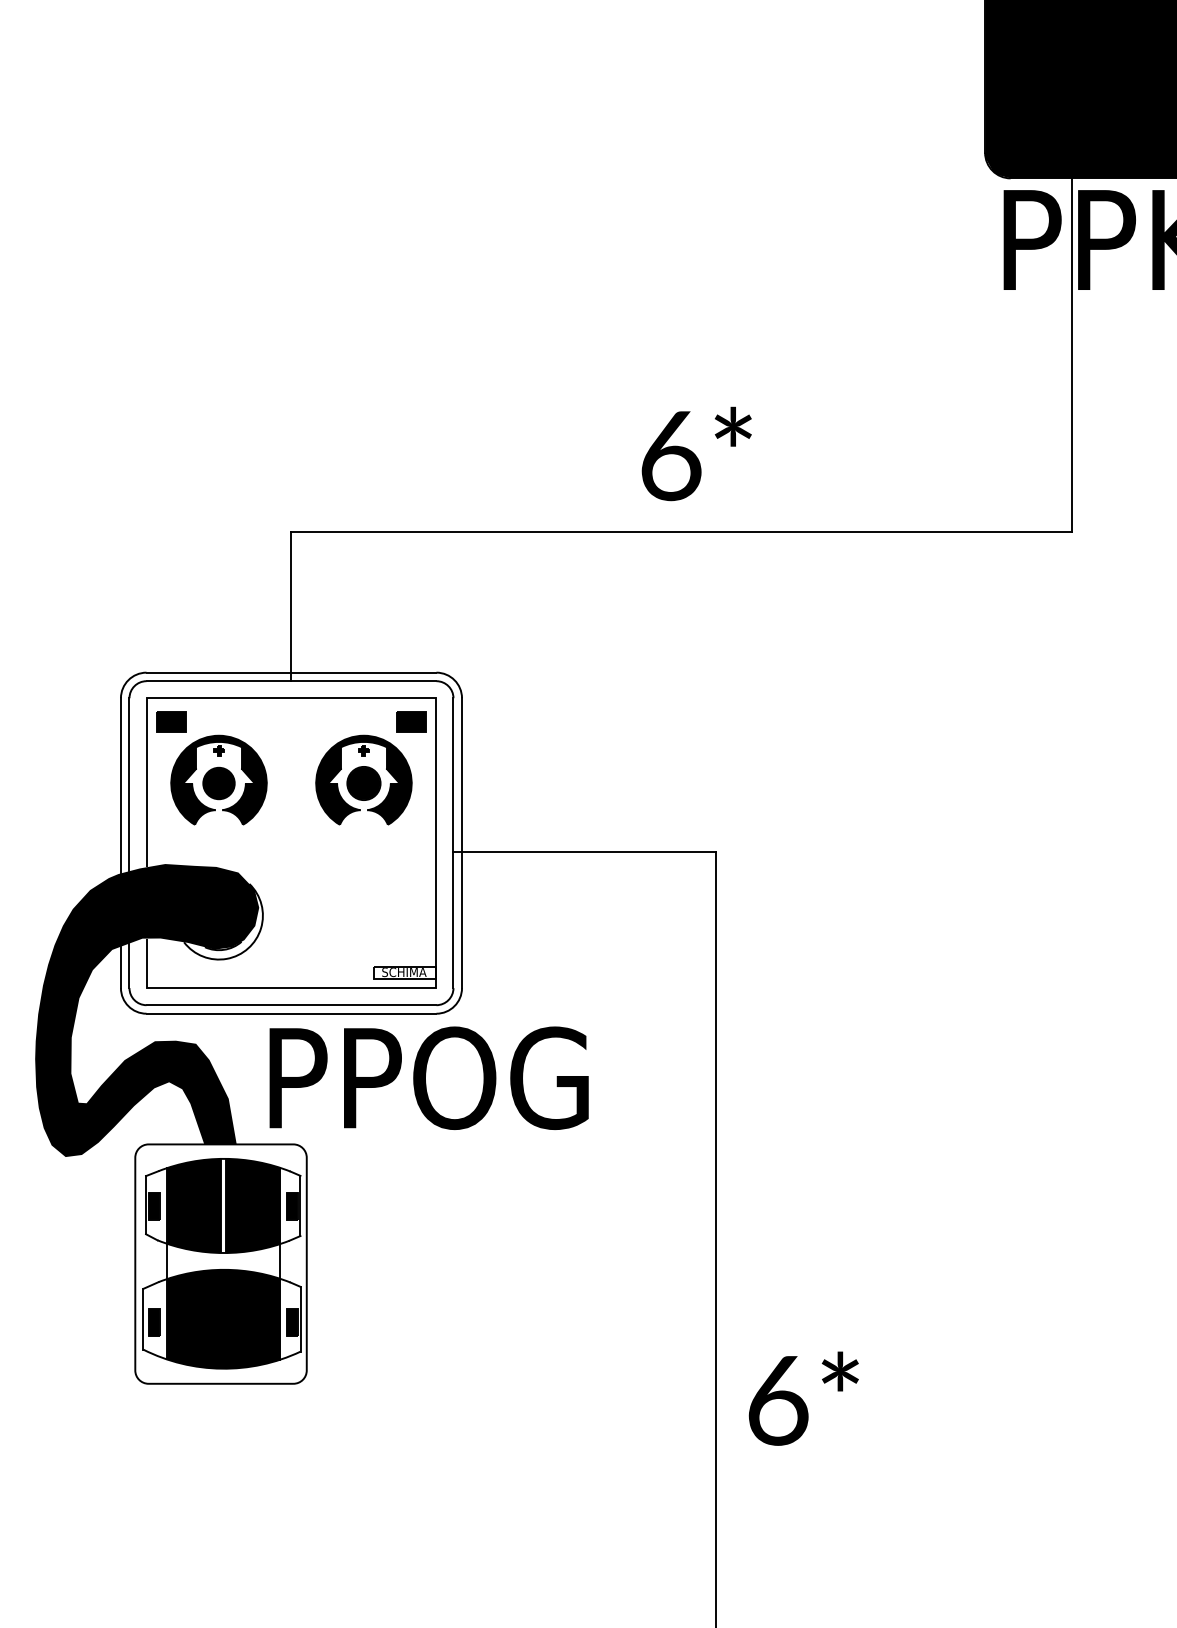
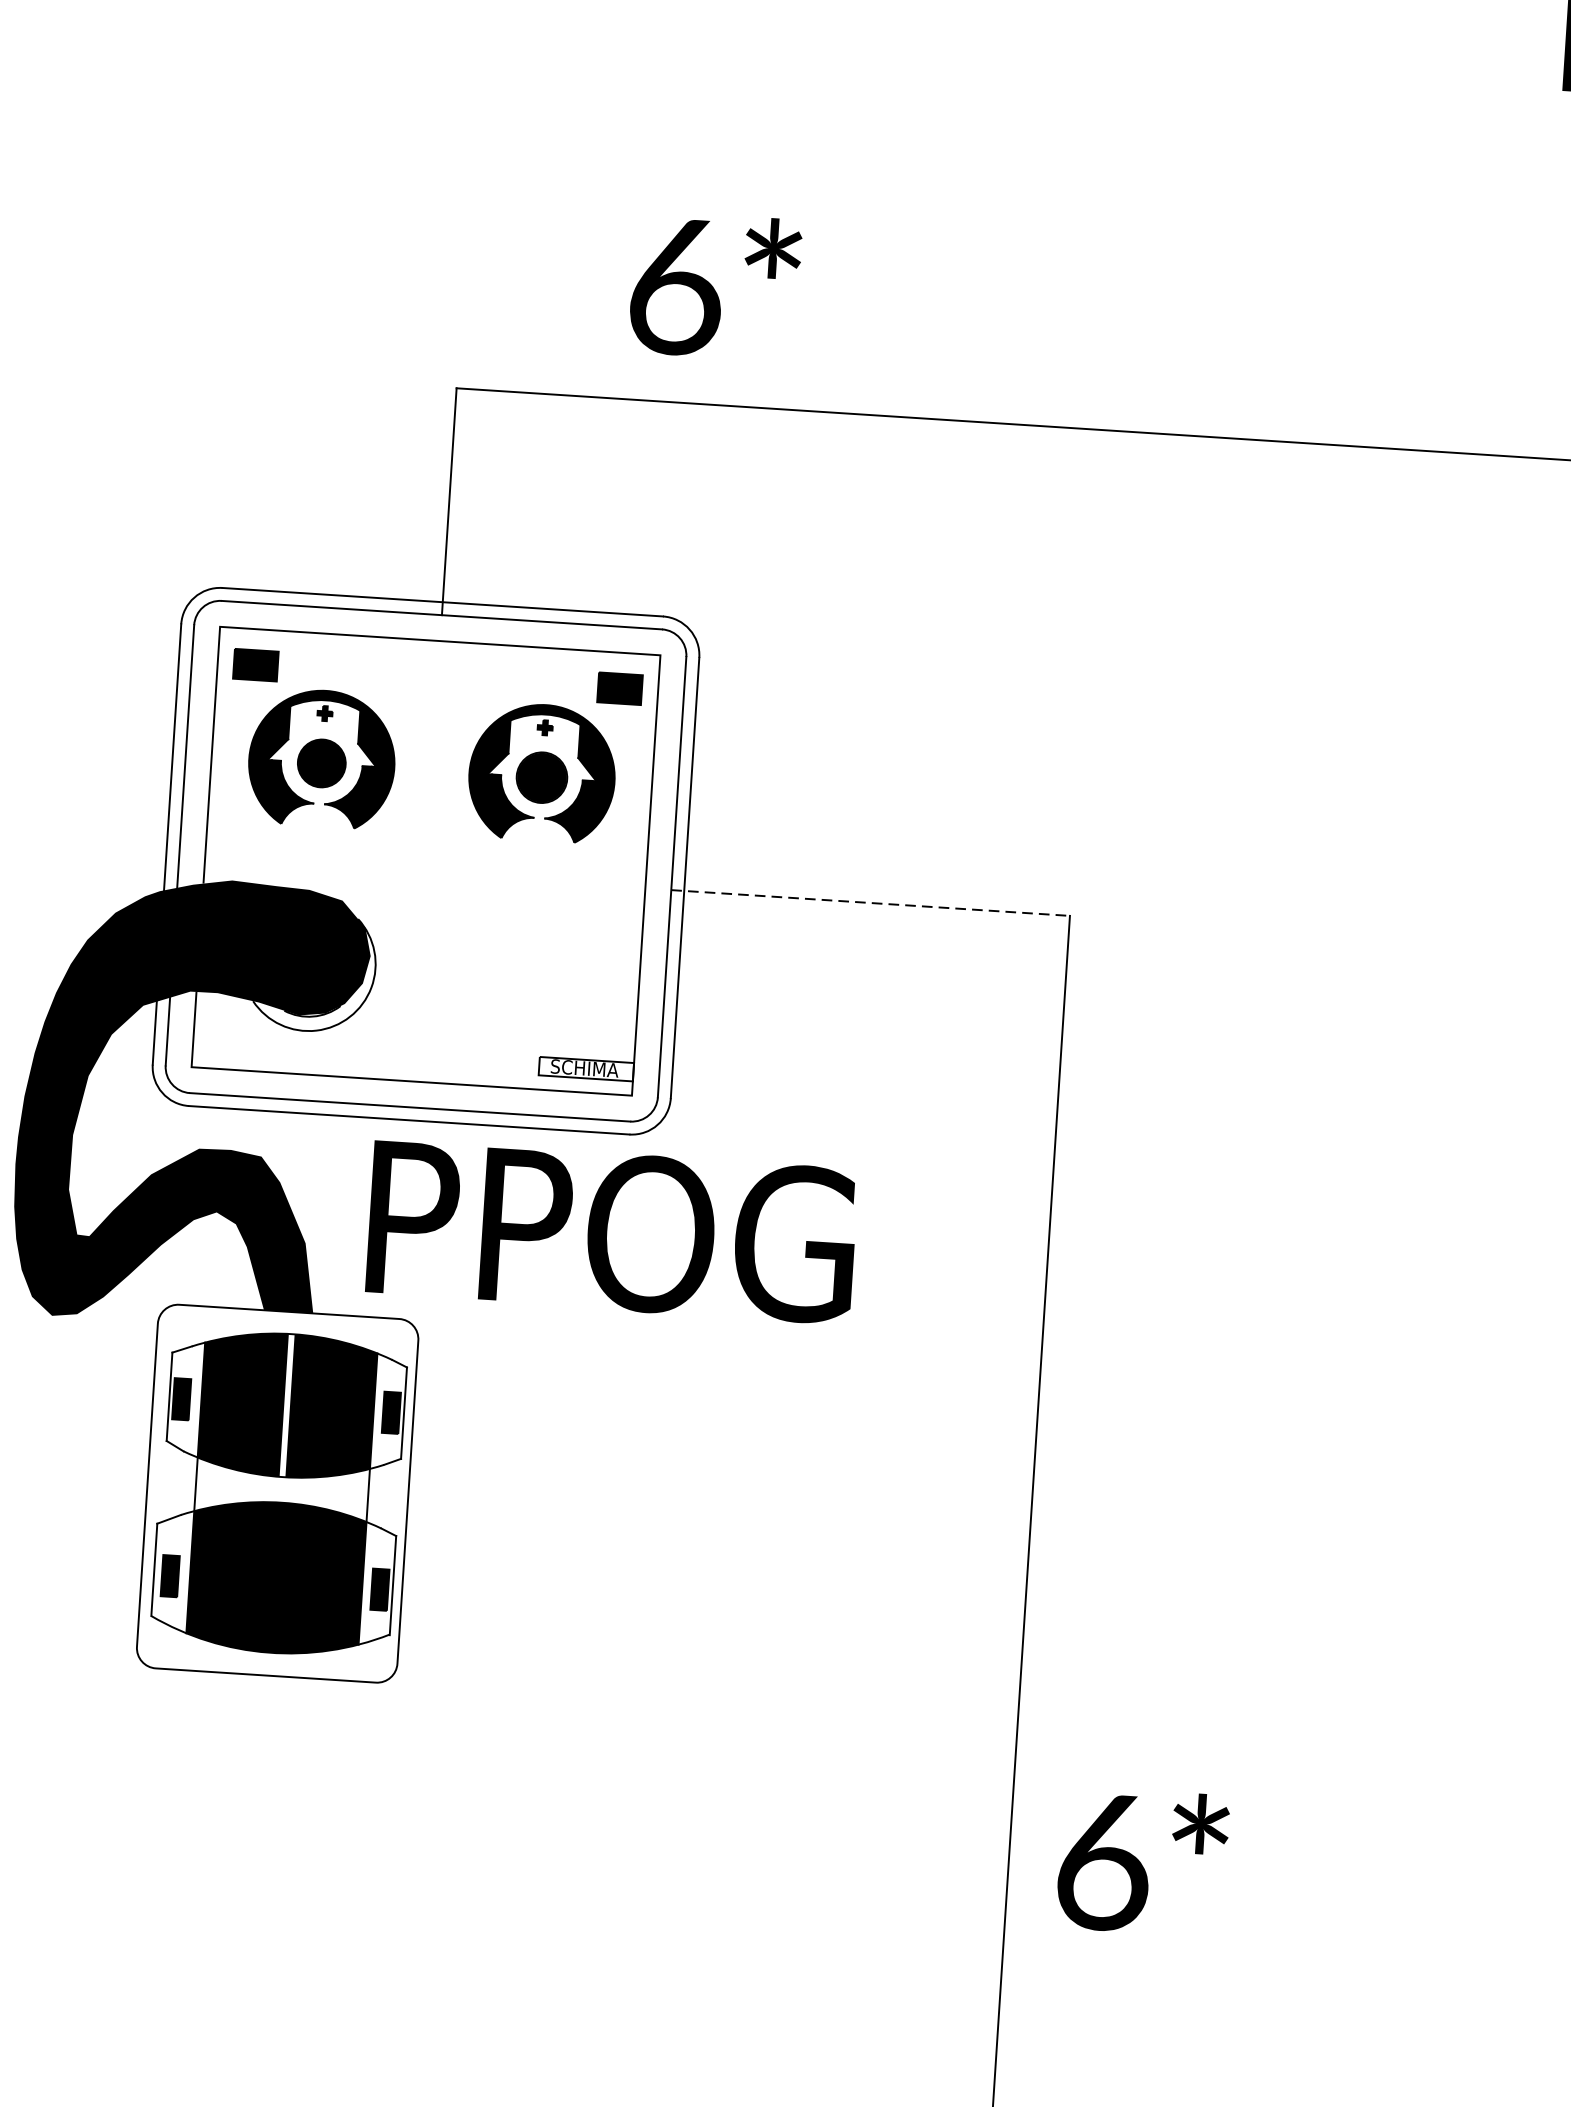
text: (696, 453) -> (714, 285), moved
line: (585, 851) -> (871, 902), solid -> dashed
text: (803, 1398) -> (1142, 1861), moved

